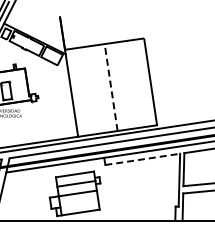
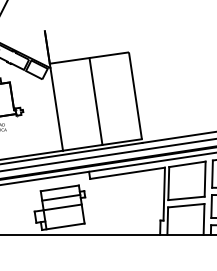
line: (110, 87) -> (95, 101), dashed -> solid
line: (142, 159) -> (127, 173), dashed -> solid

